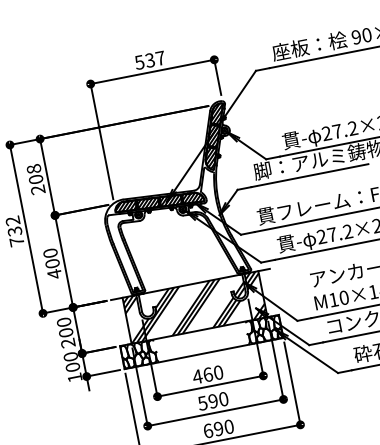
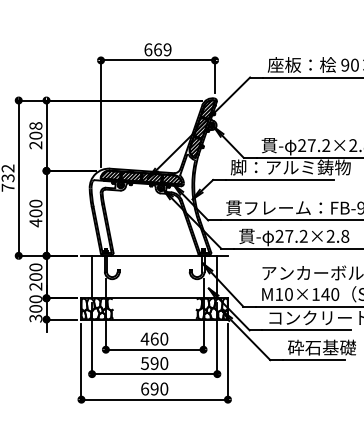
text: (149, 60) -> (157, 49), 537 -> 669
hatch: (194, 306) -> (154, 276), removed
text: (74, 377) -> (35, 318), 100 -> 300

